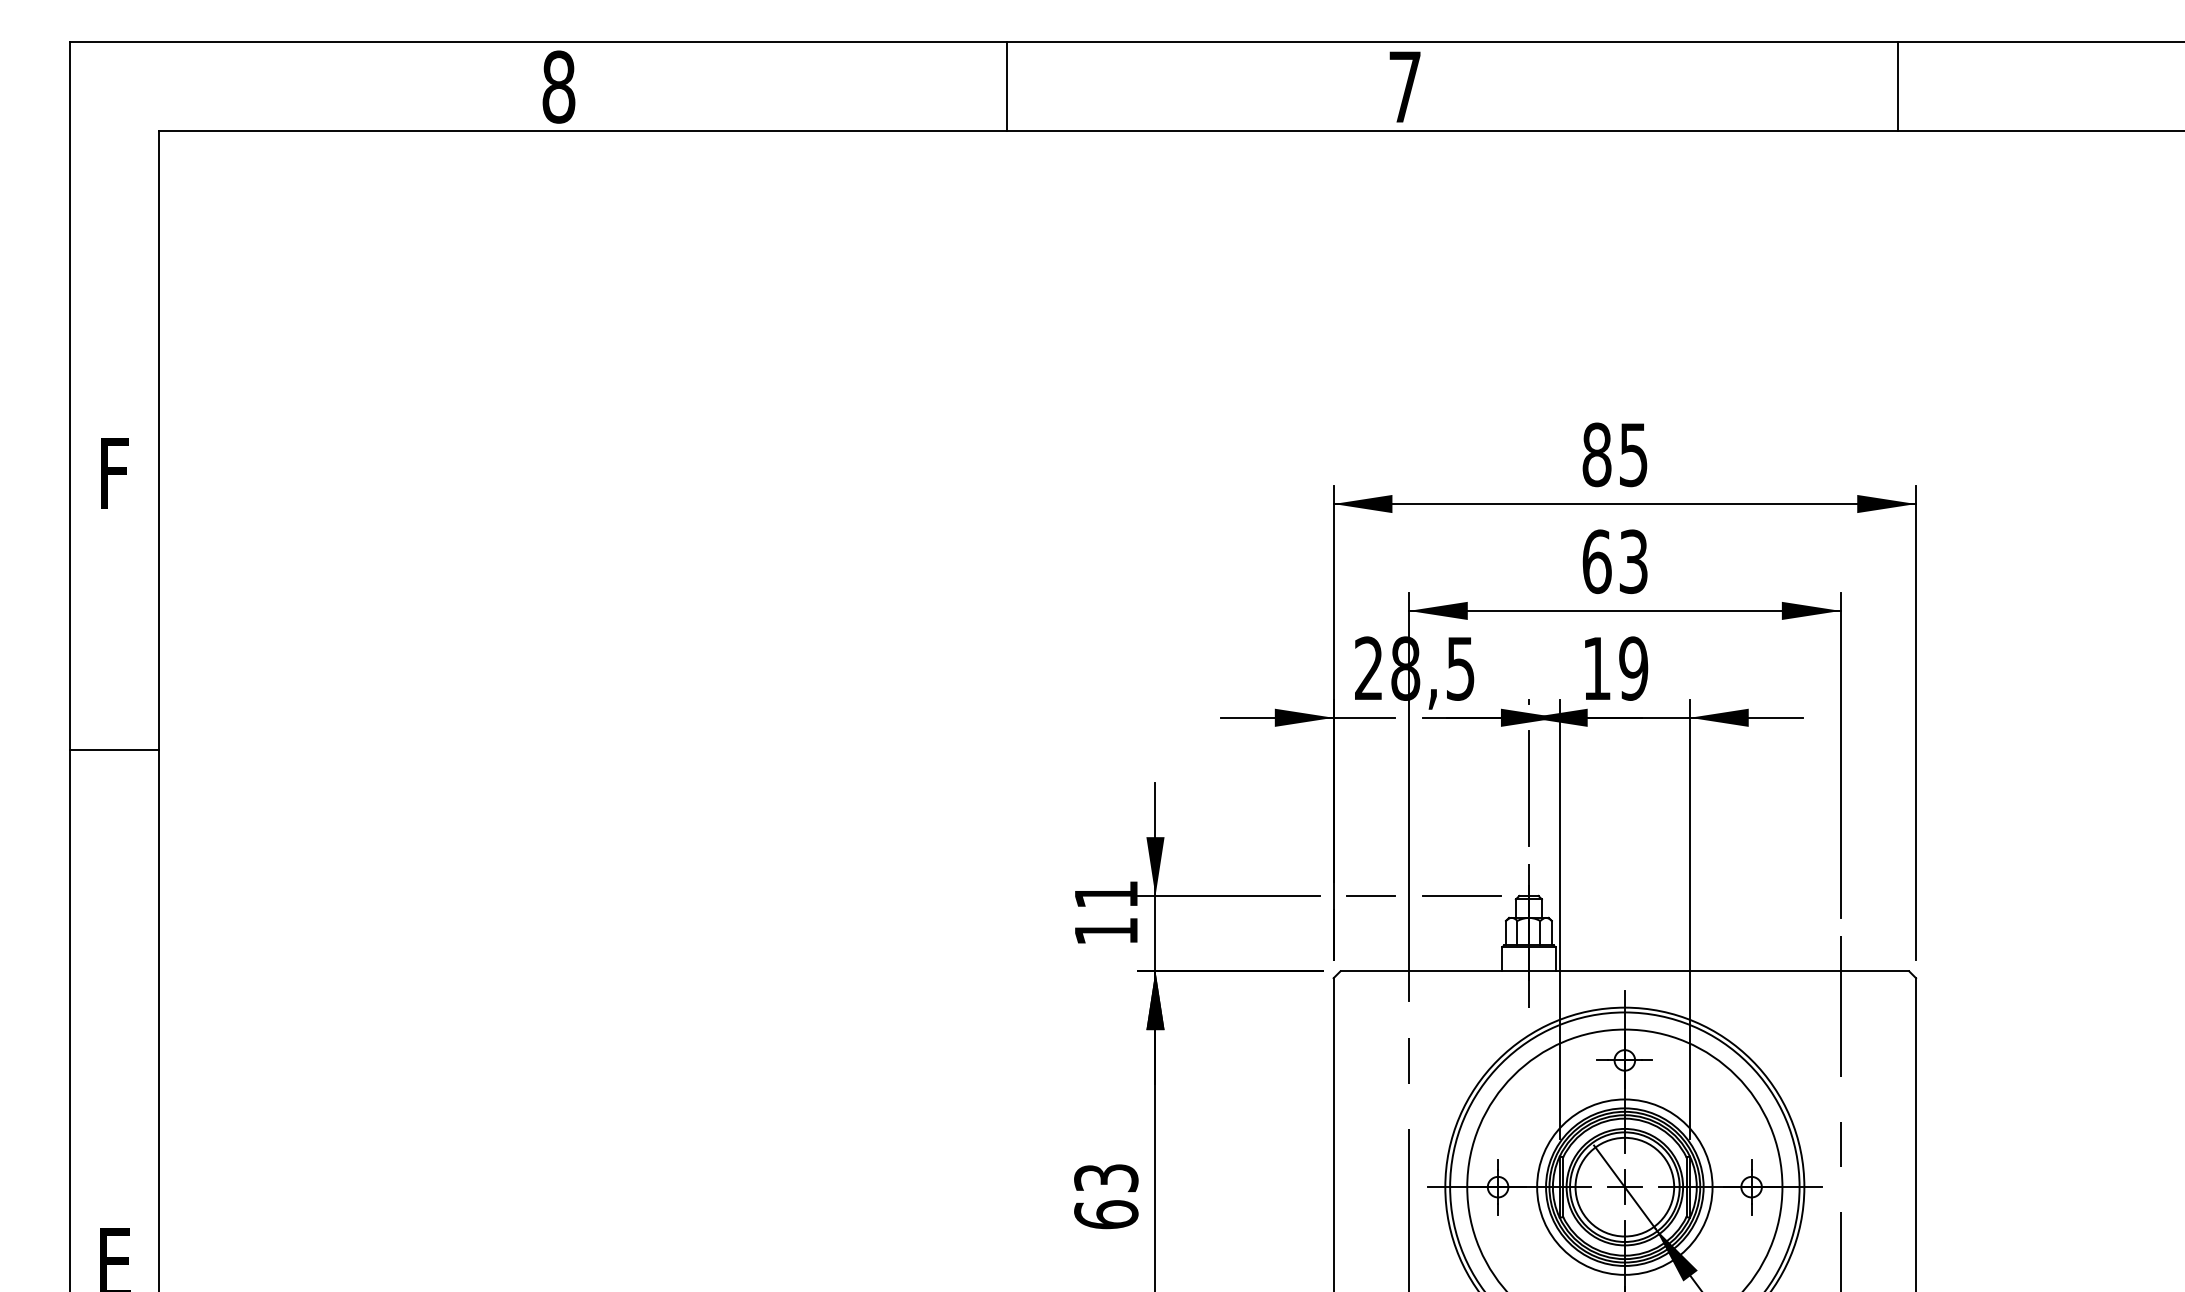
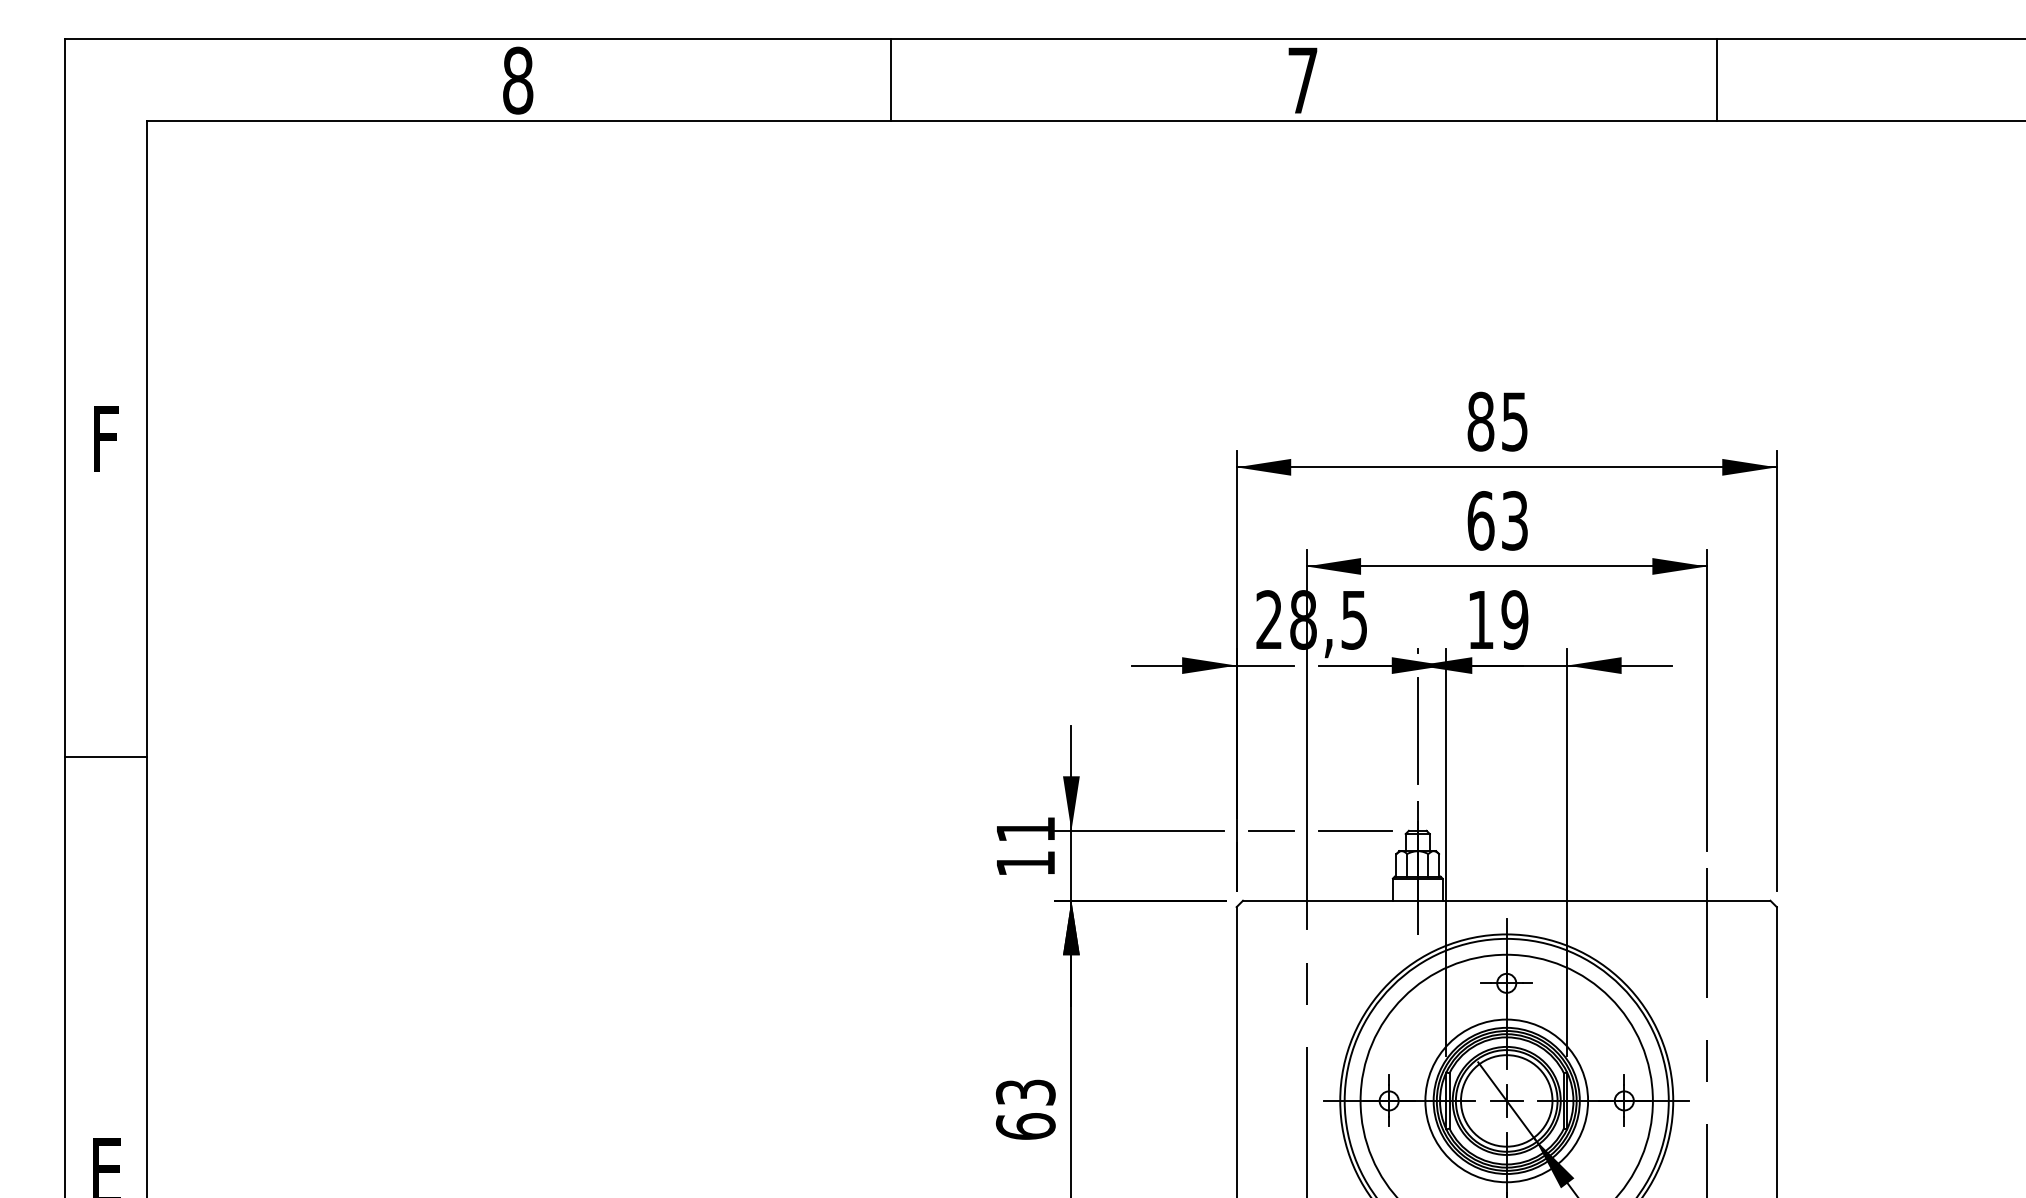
line: (1006, 85) -> (890, 79), moved
line: (1897, 85) -> (1716, 79), moved
line: (114, 750) -> (105, 757), moved

